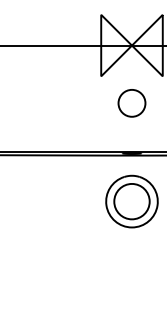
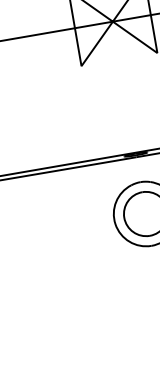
circle: (131, 103) -> (124, 93), removed

